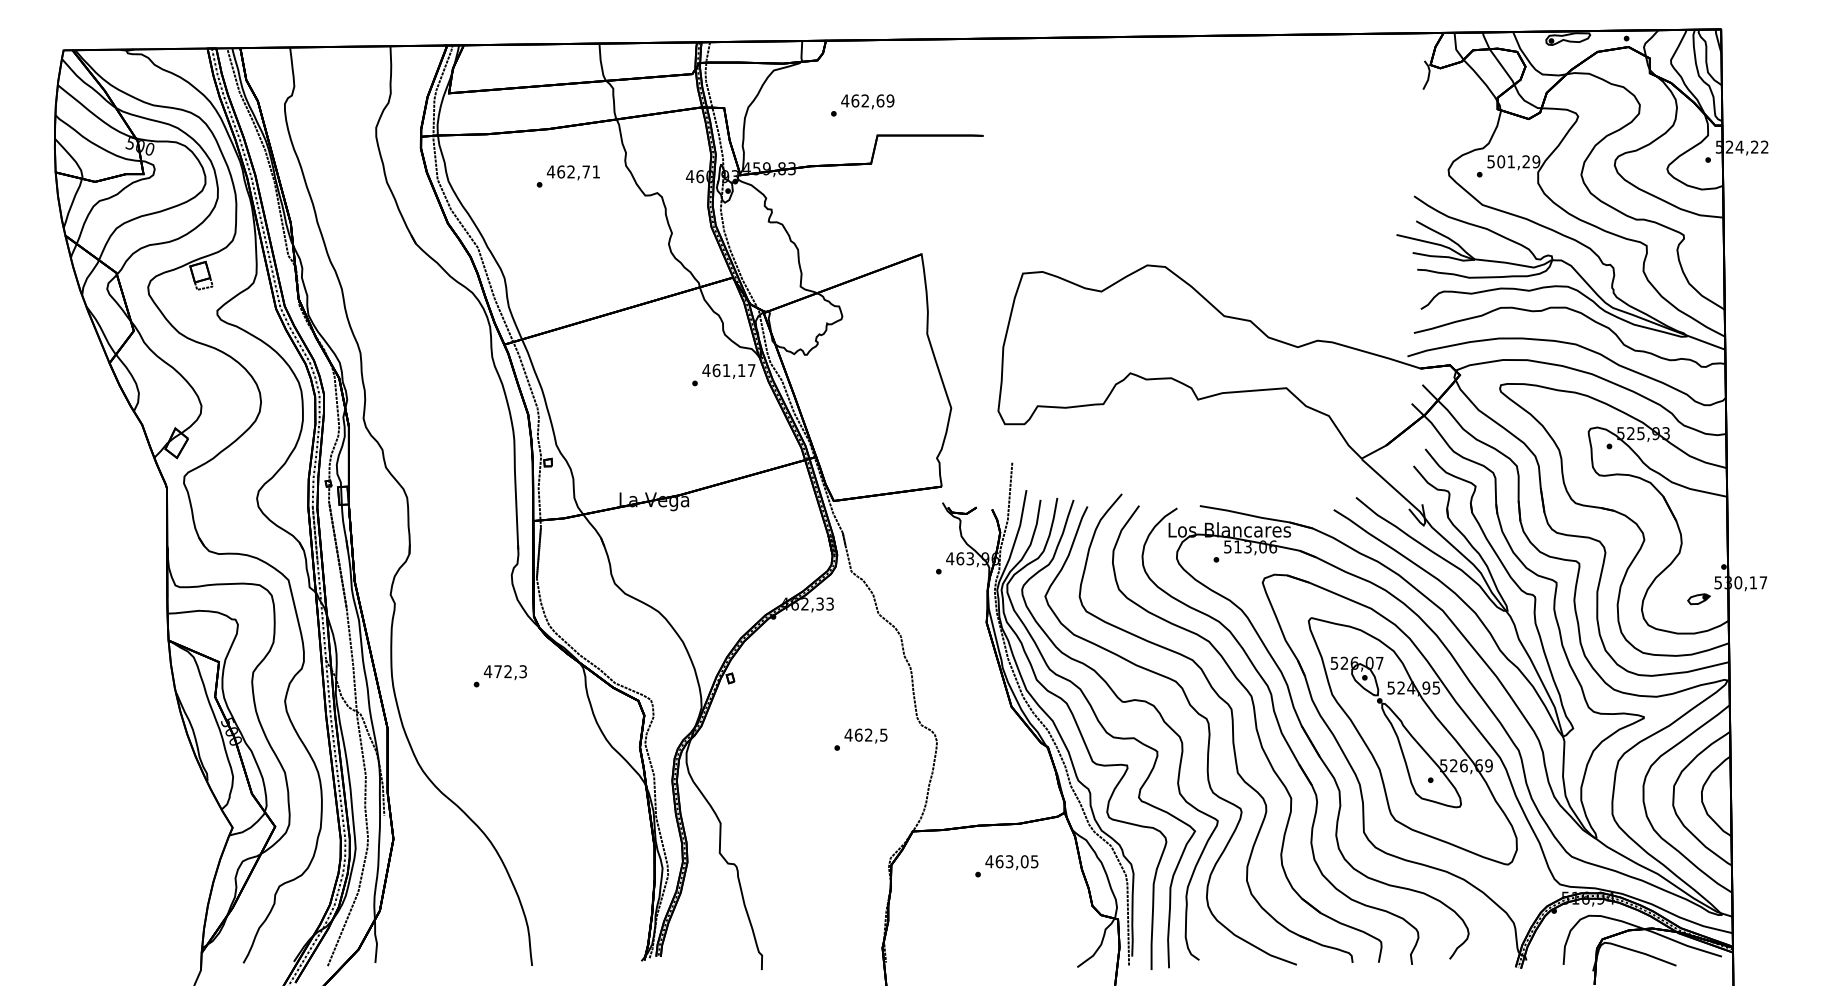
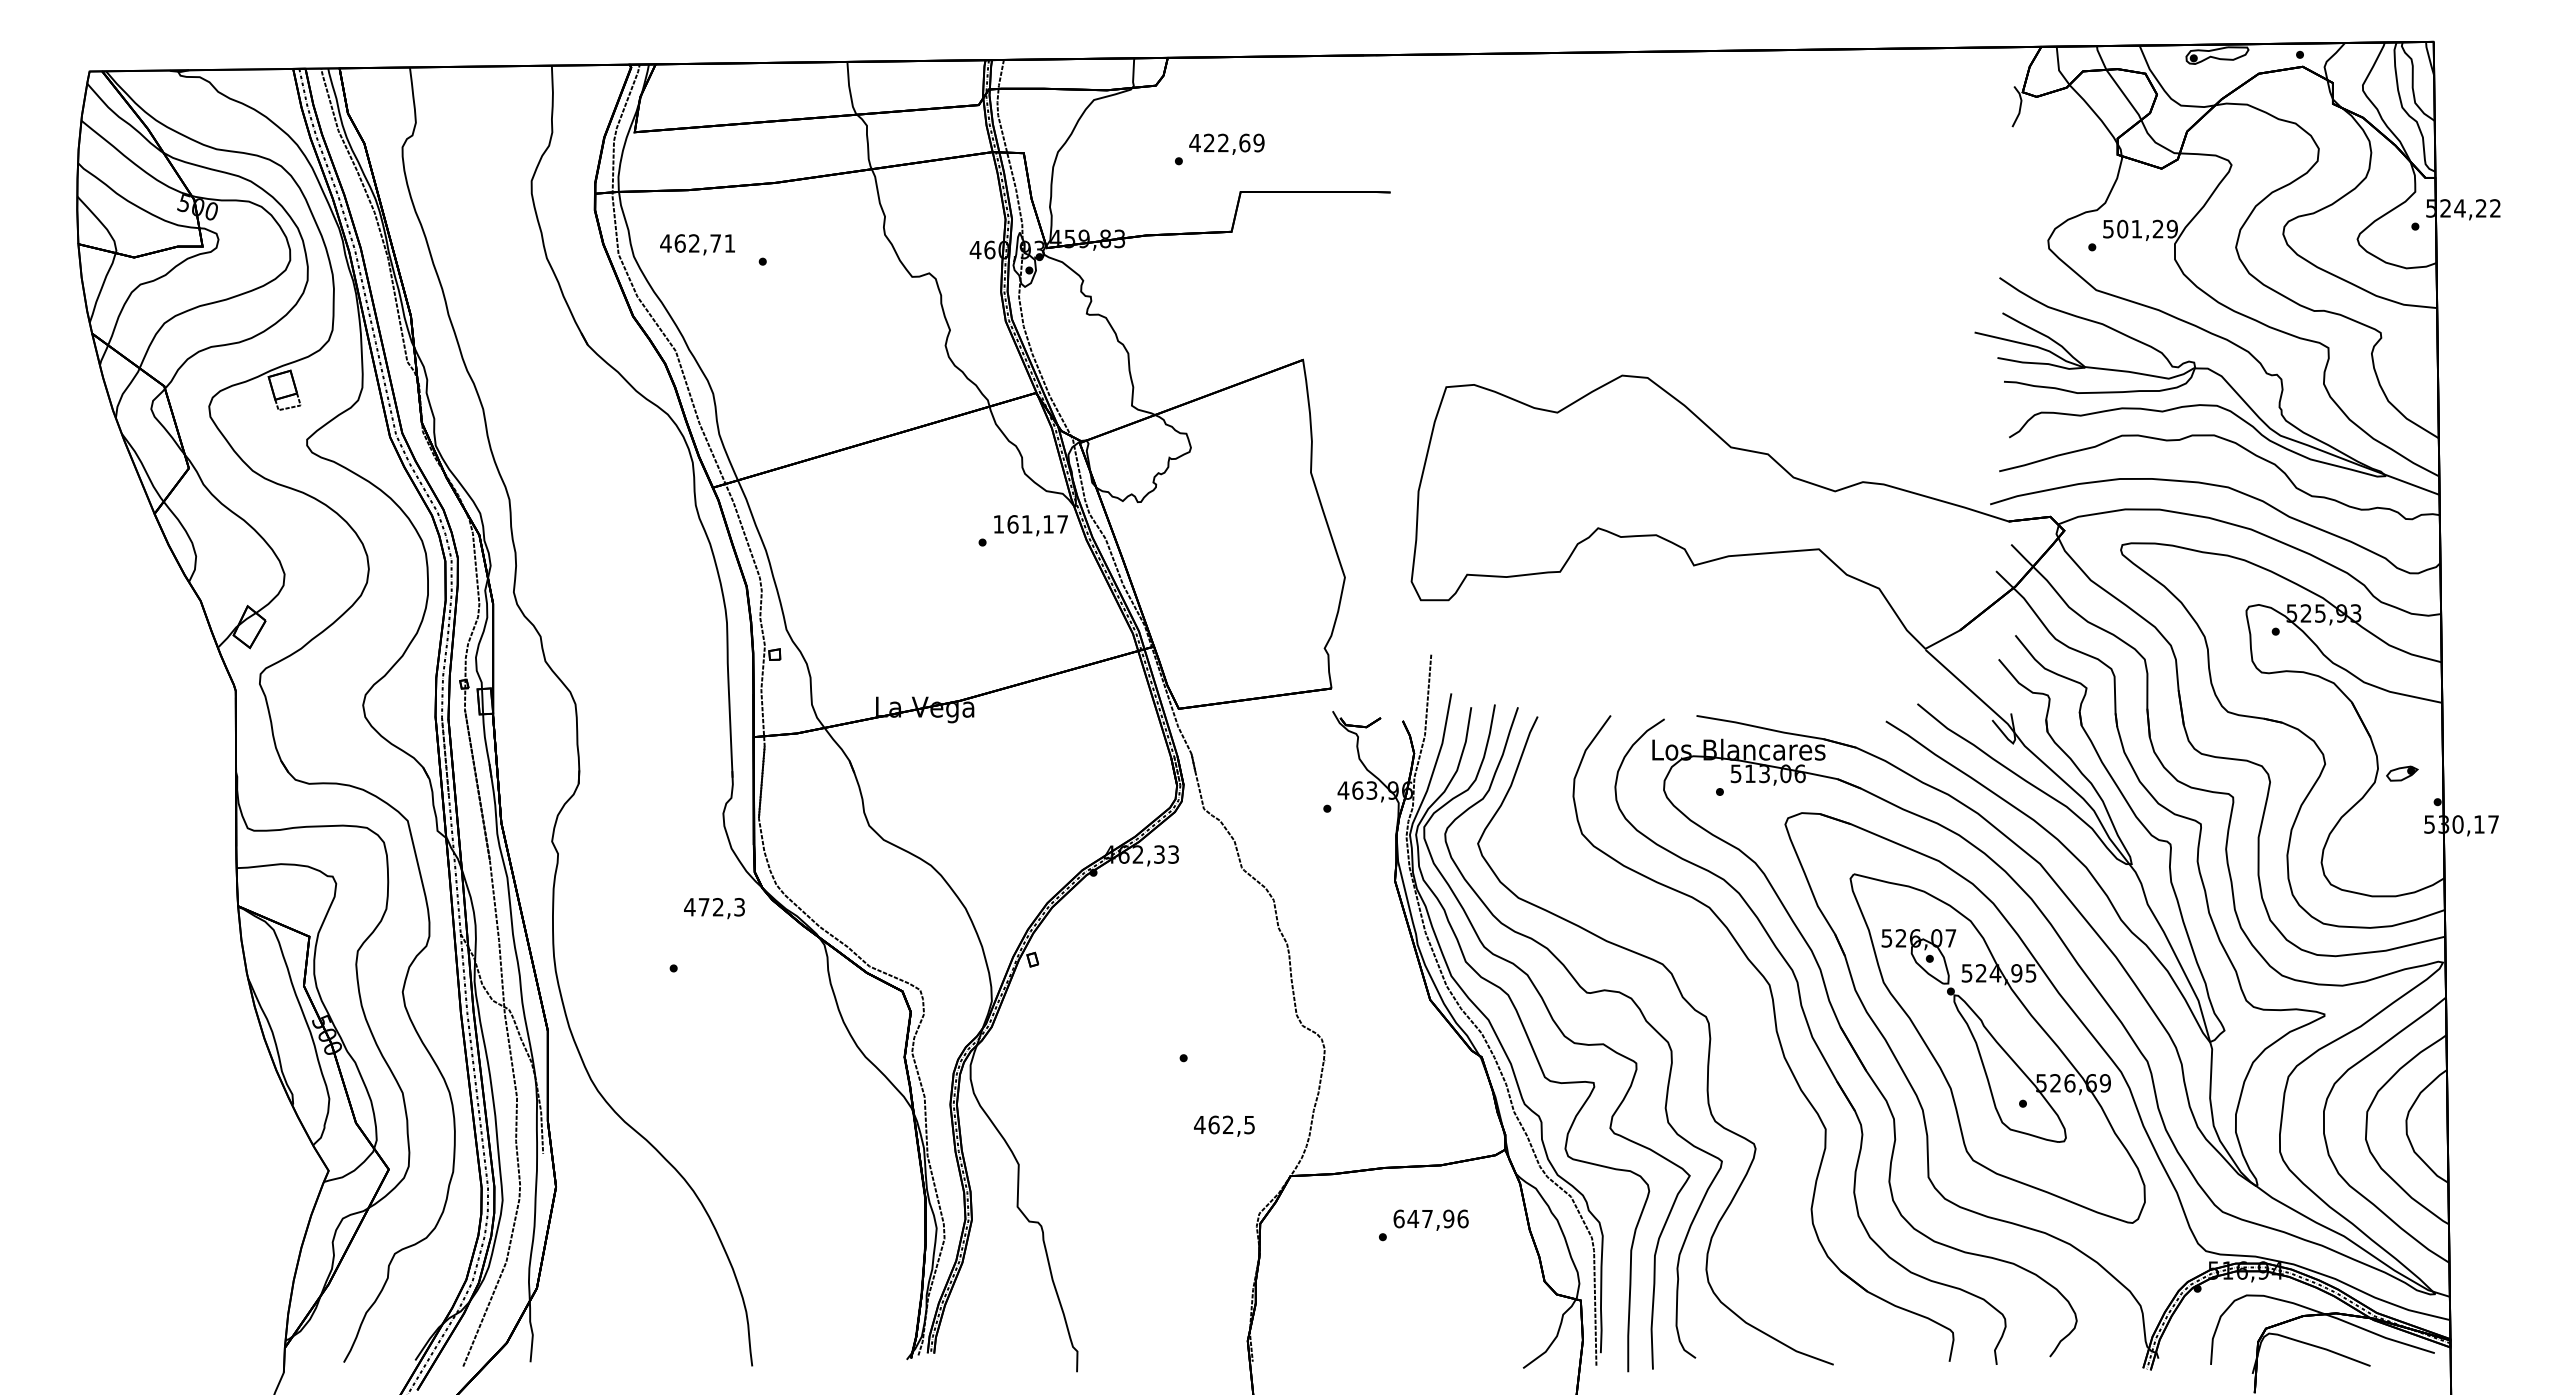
text: (854, 100) -> (1208, 142), 462,69 -> 422,69
text: (573, 172) -> (697, 244), moved
text: (706, 370) -> (998, 524), 461,17 -> 161,17
part: (1699, 599) -> (2402, 773), moved
text: (505, 672) -> (714, 908), moved
part: (1232, 728) -> (1742, 1030), removed
text: (866, 735) -> (1224, 1125), moved
text: (1011, 861) -> (1430, 1218), 463,05 -> 647,96

